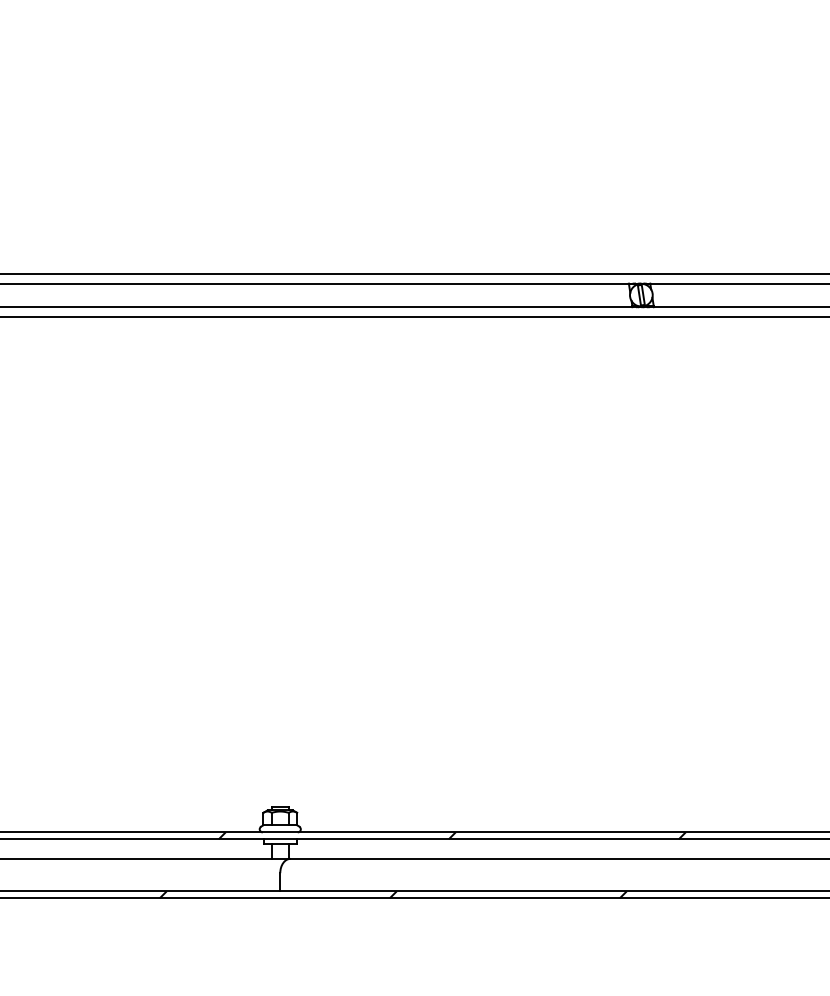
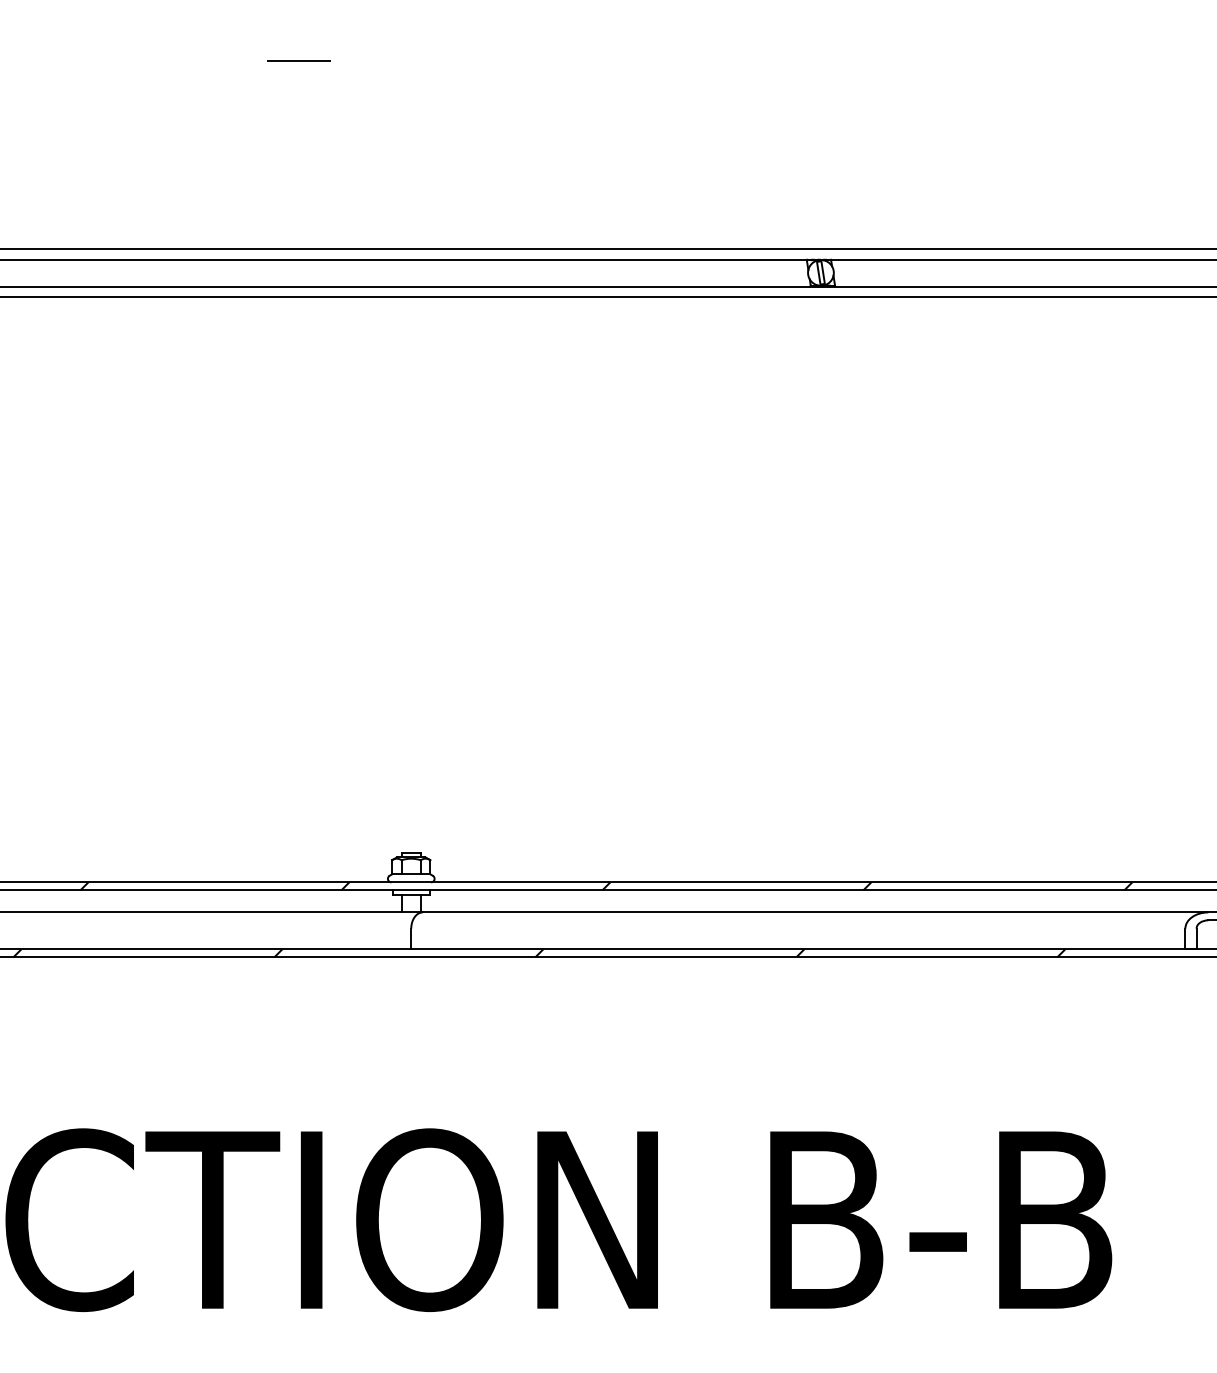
line: (180, 107) -> (298, 60), added

